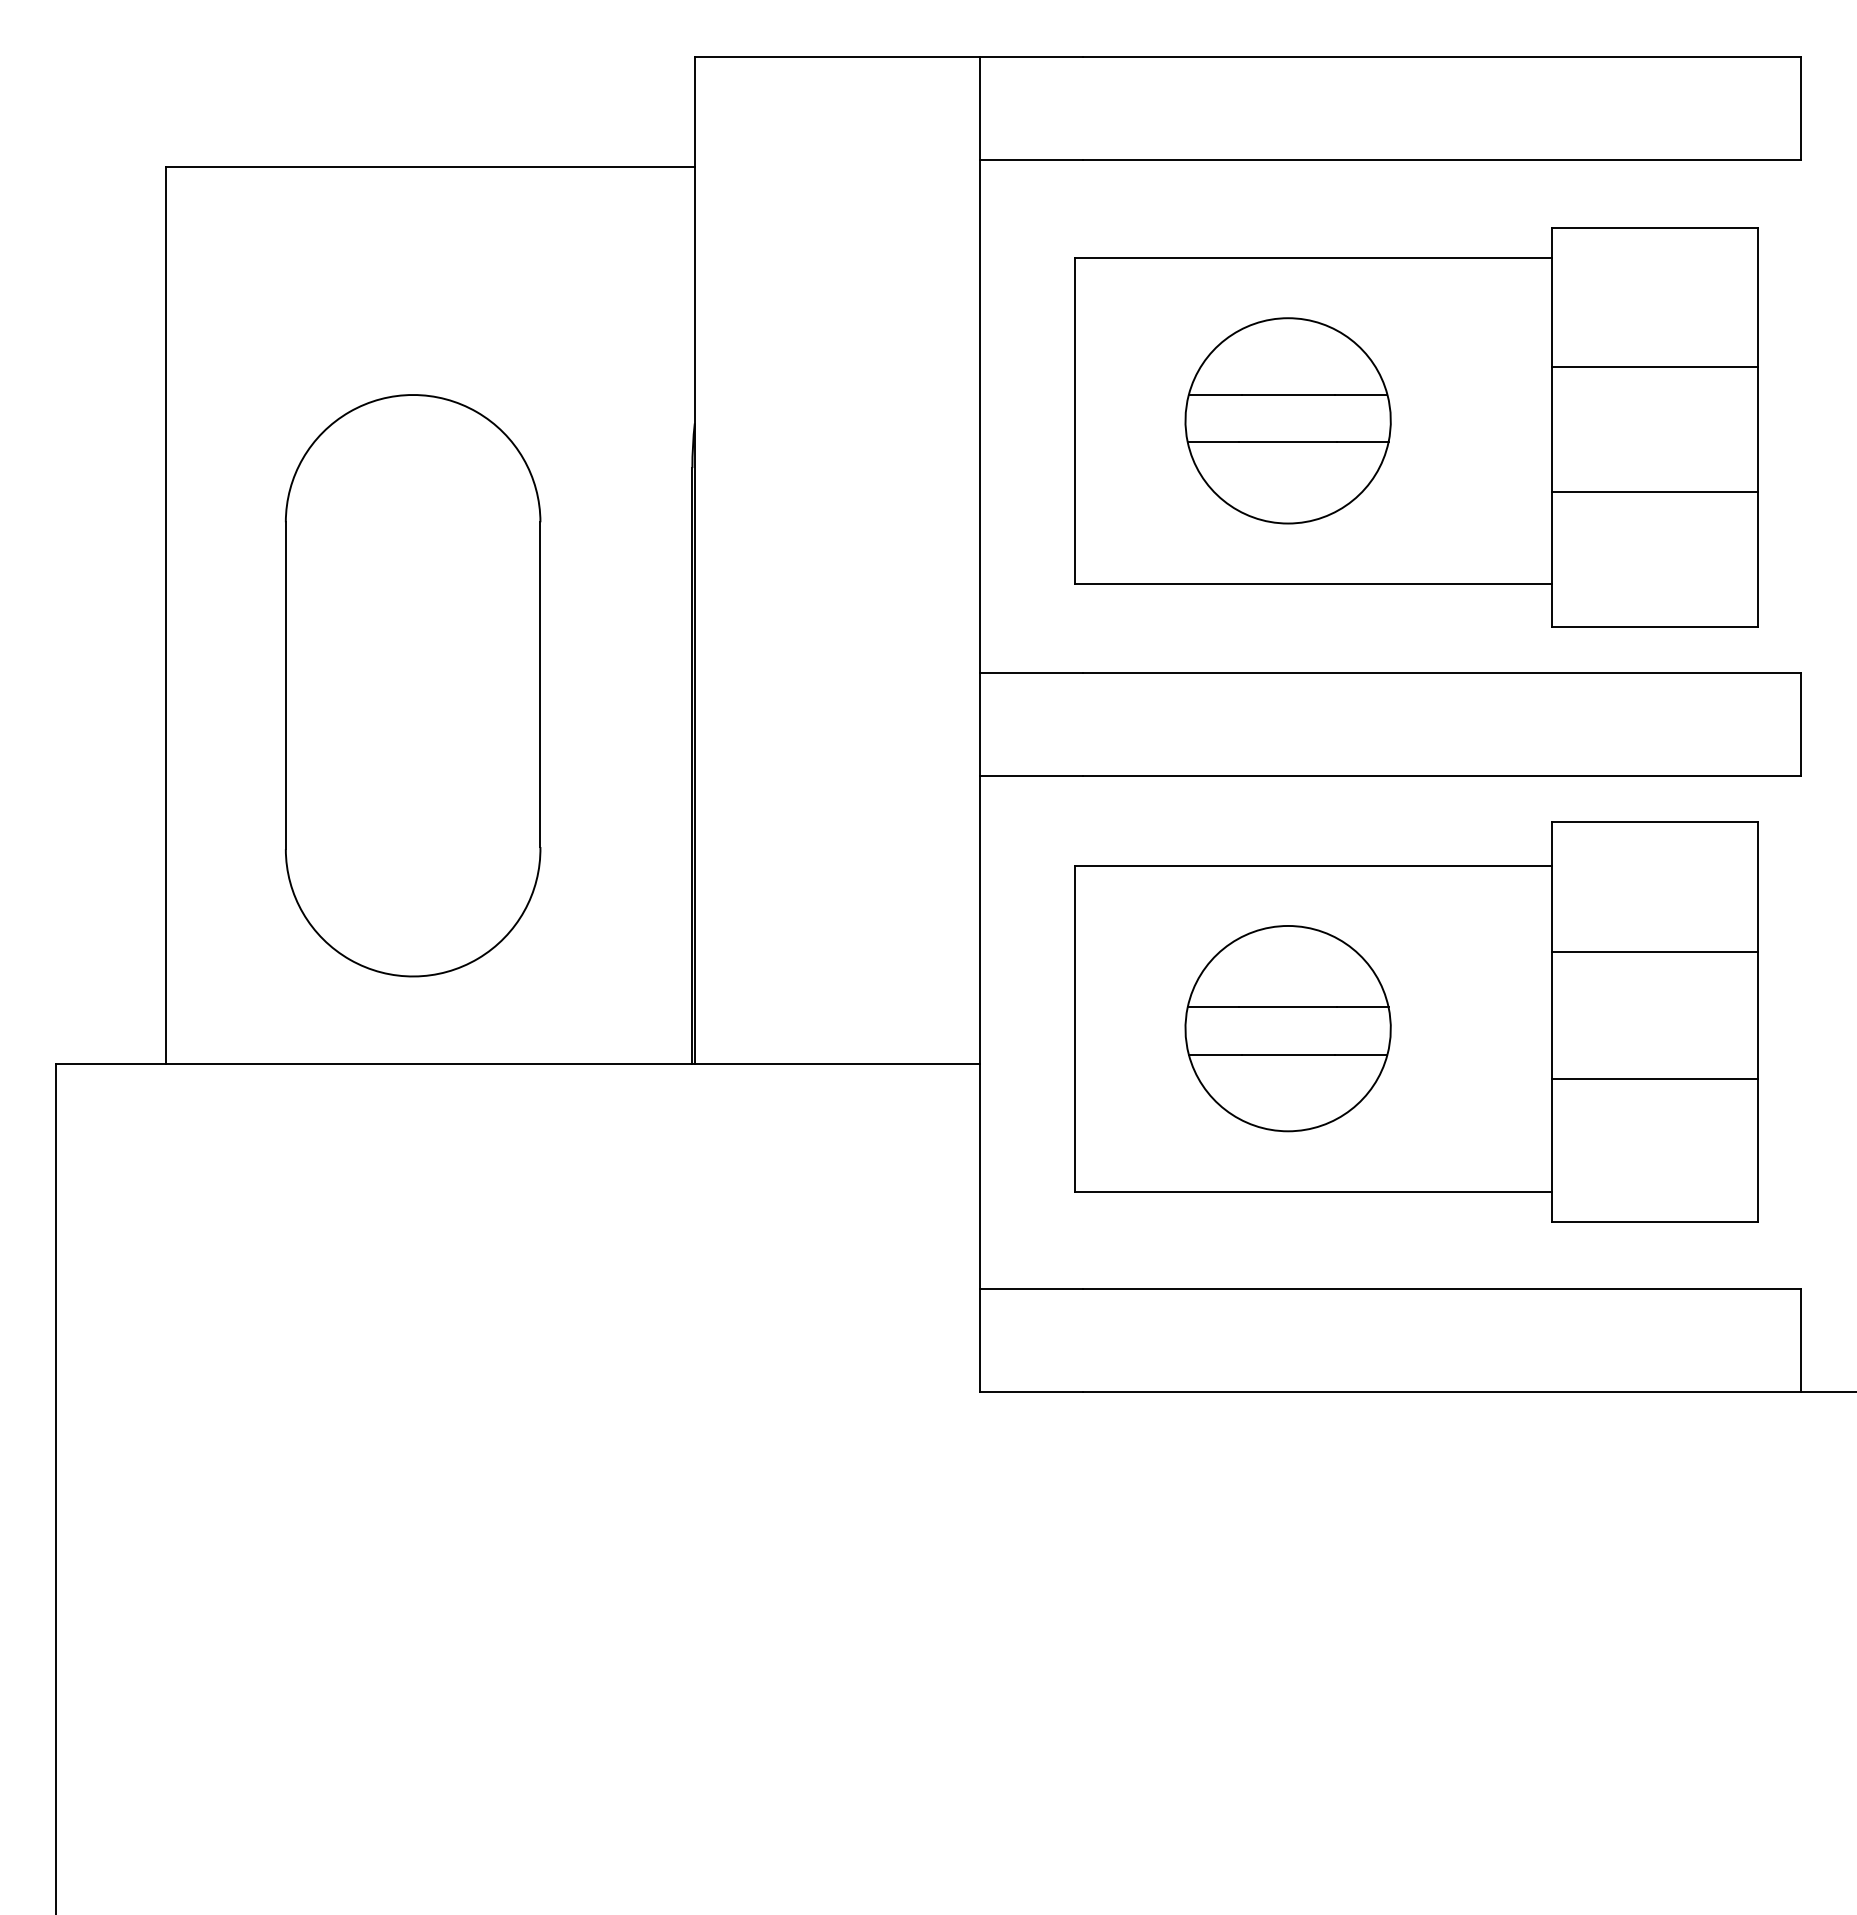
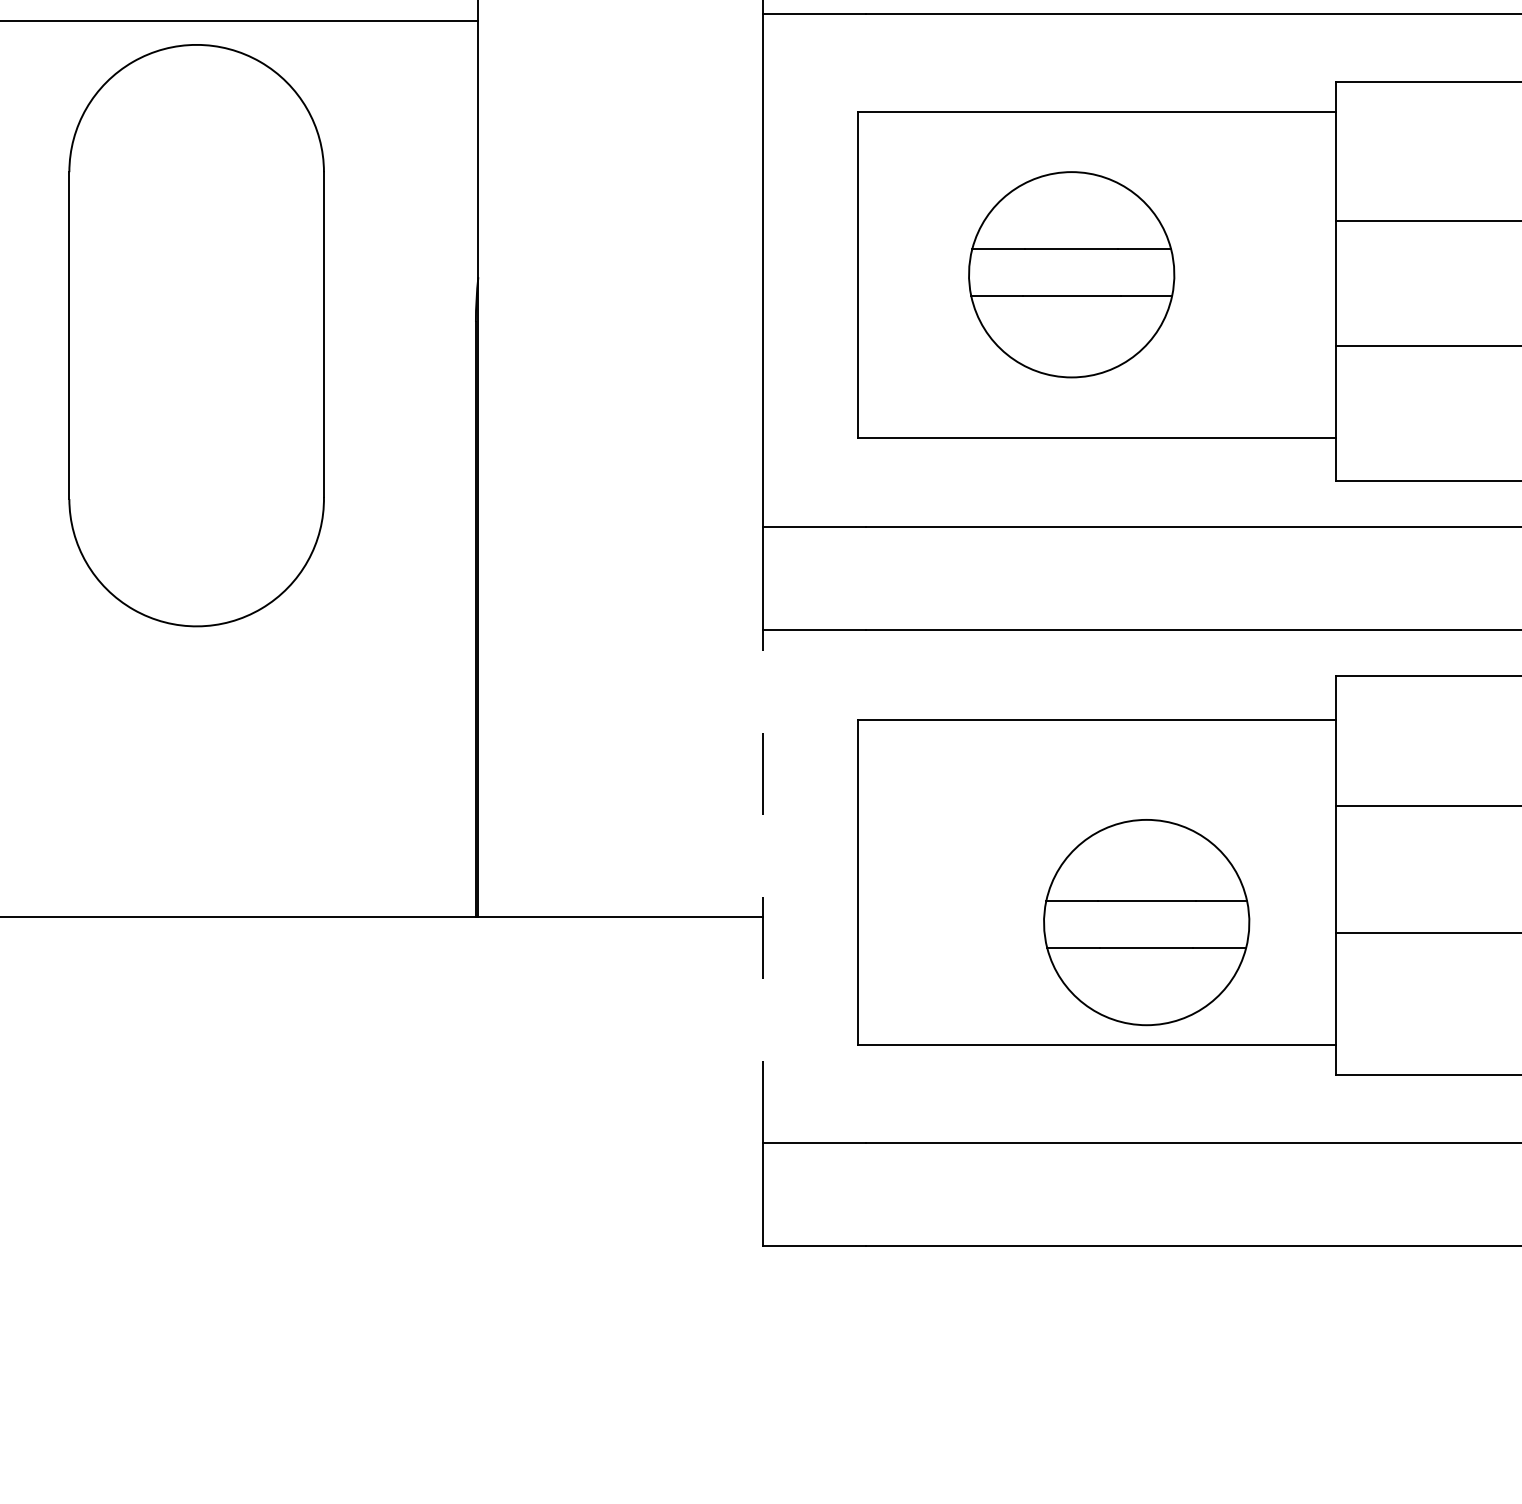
part: (413, 685) -> (197, 335), moved
part: (1287, 1028) -> (1146, 922), moved
line: (979, 1032) -> (763, 886), solid -> dashed

